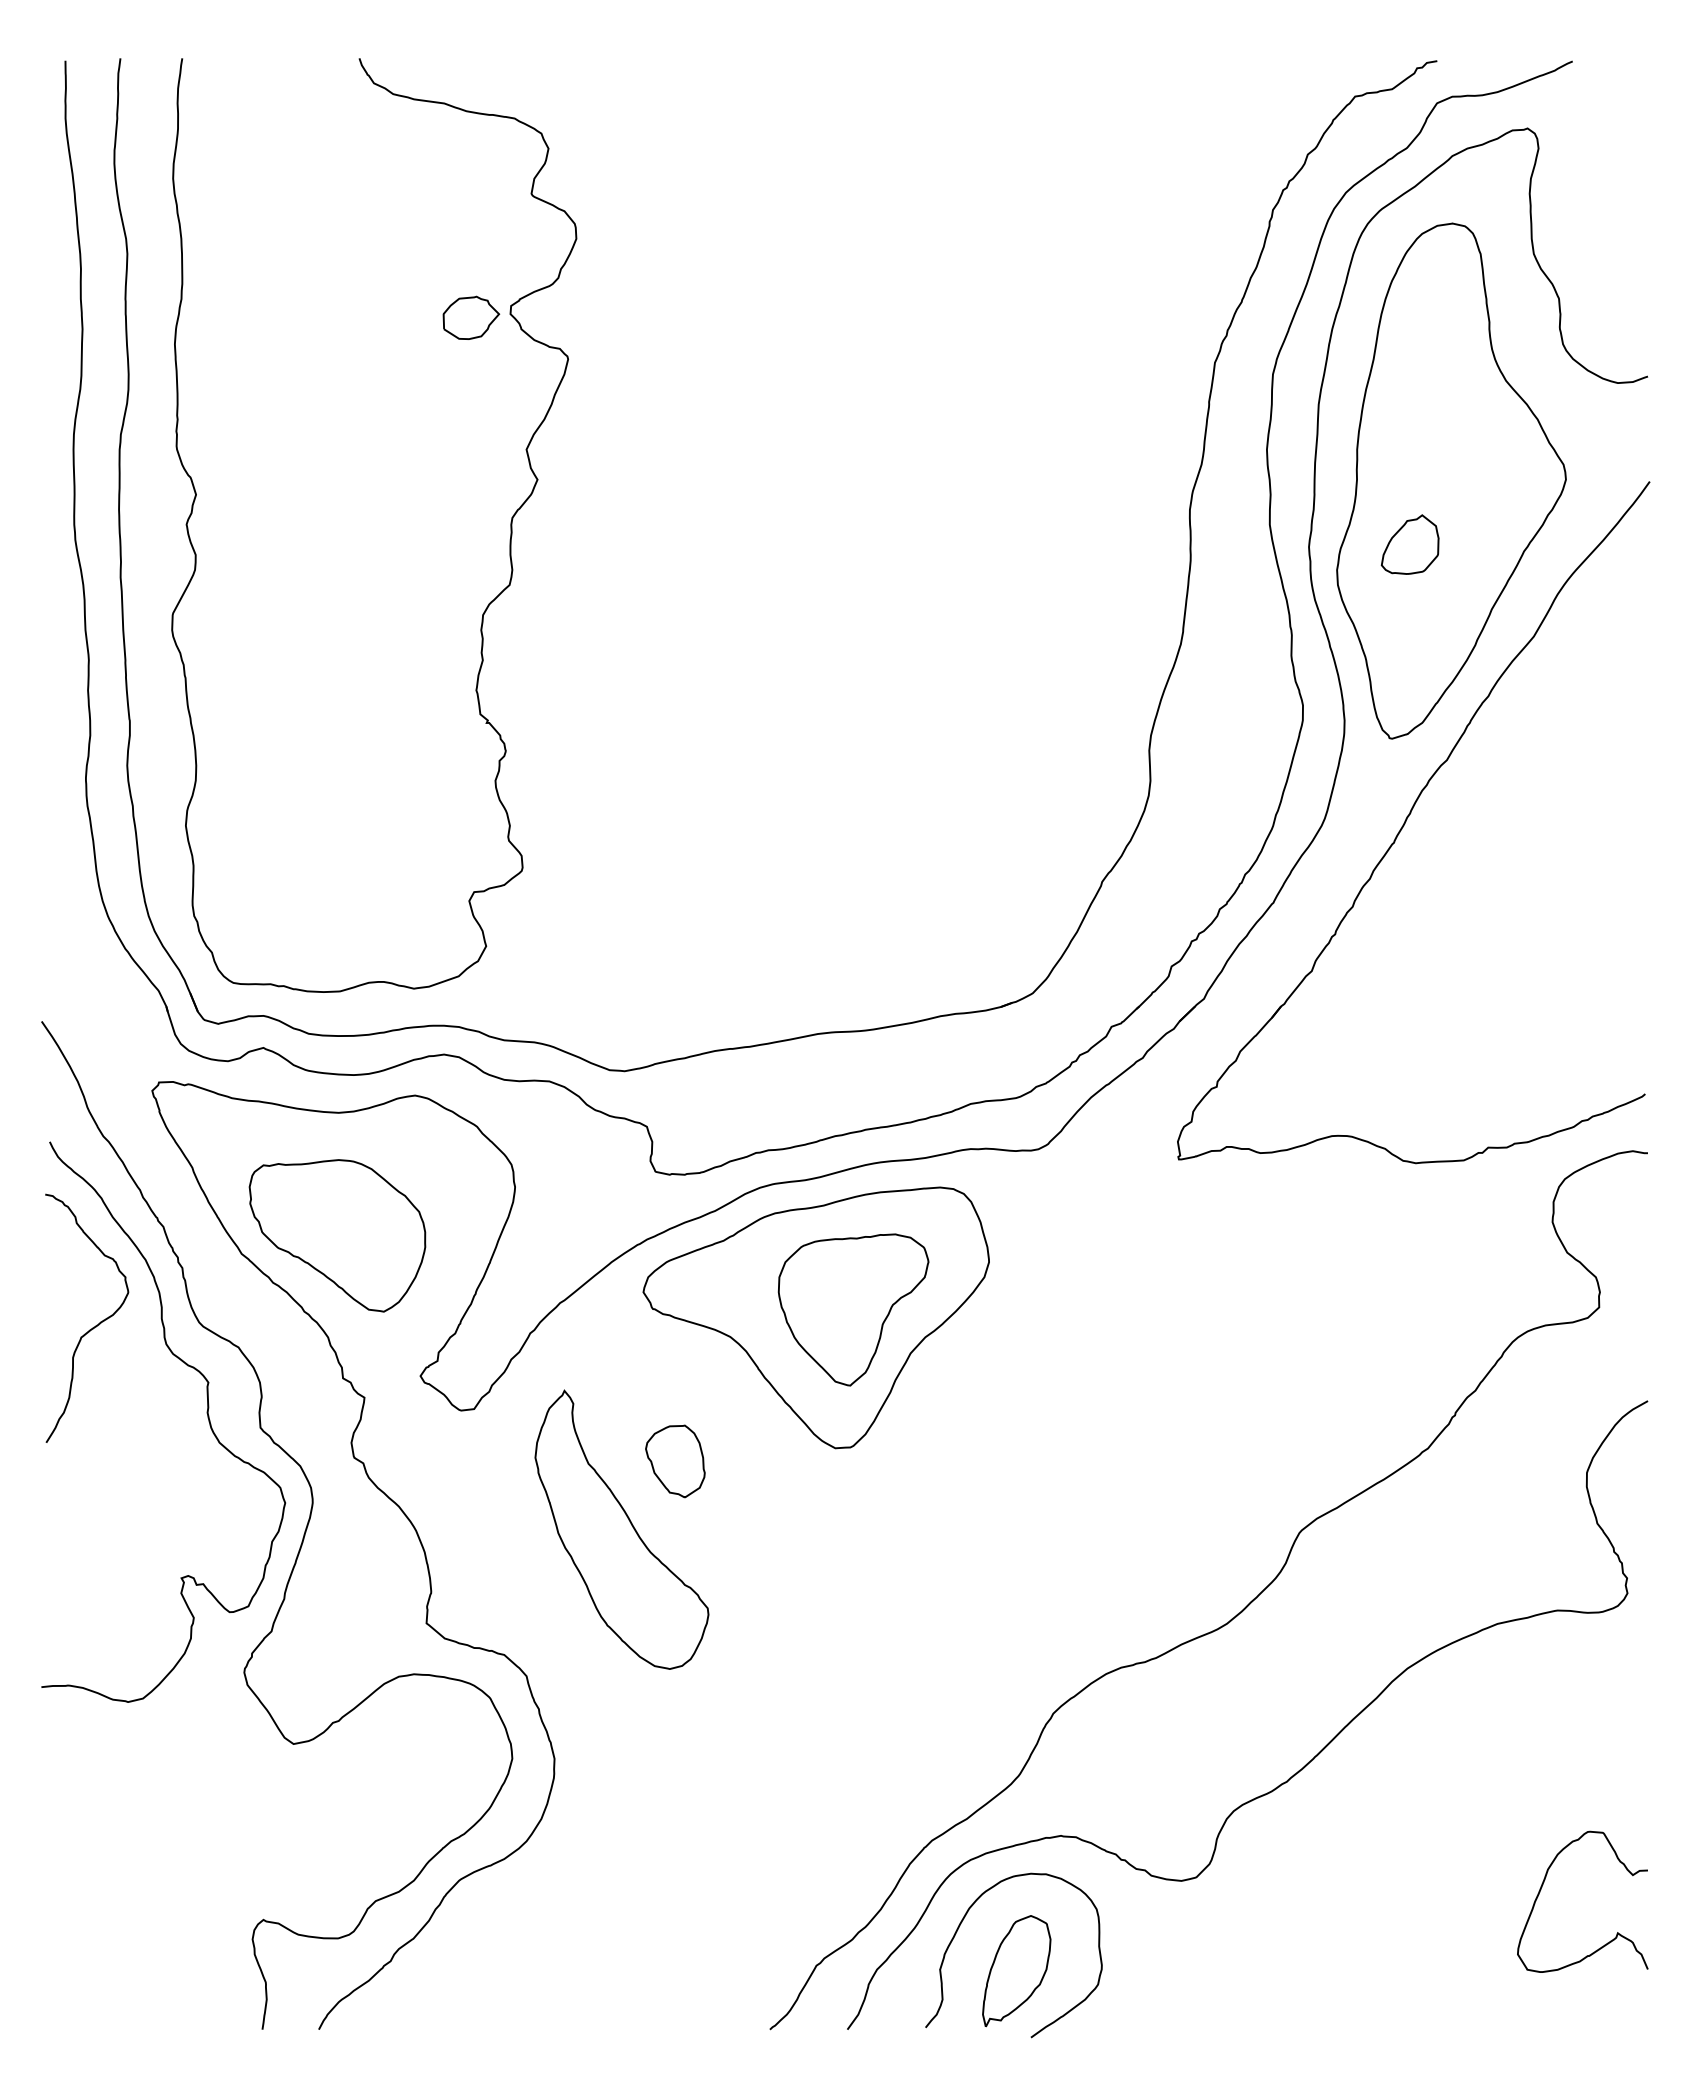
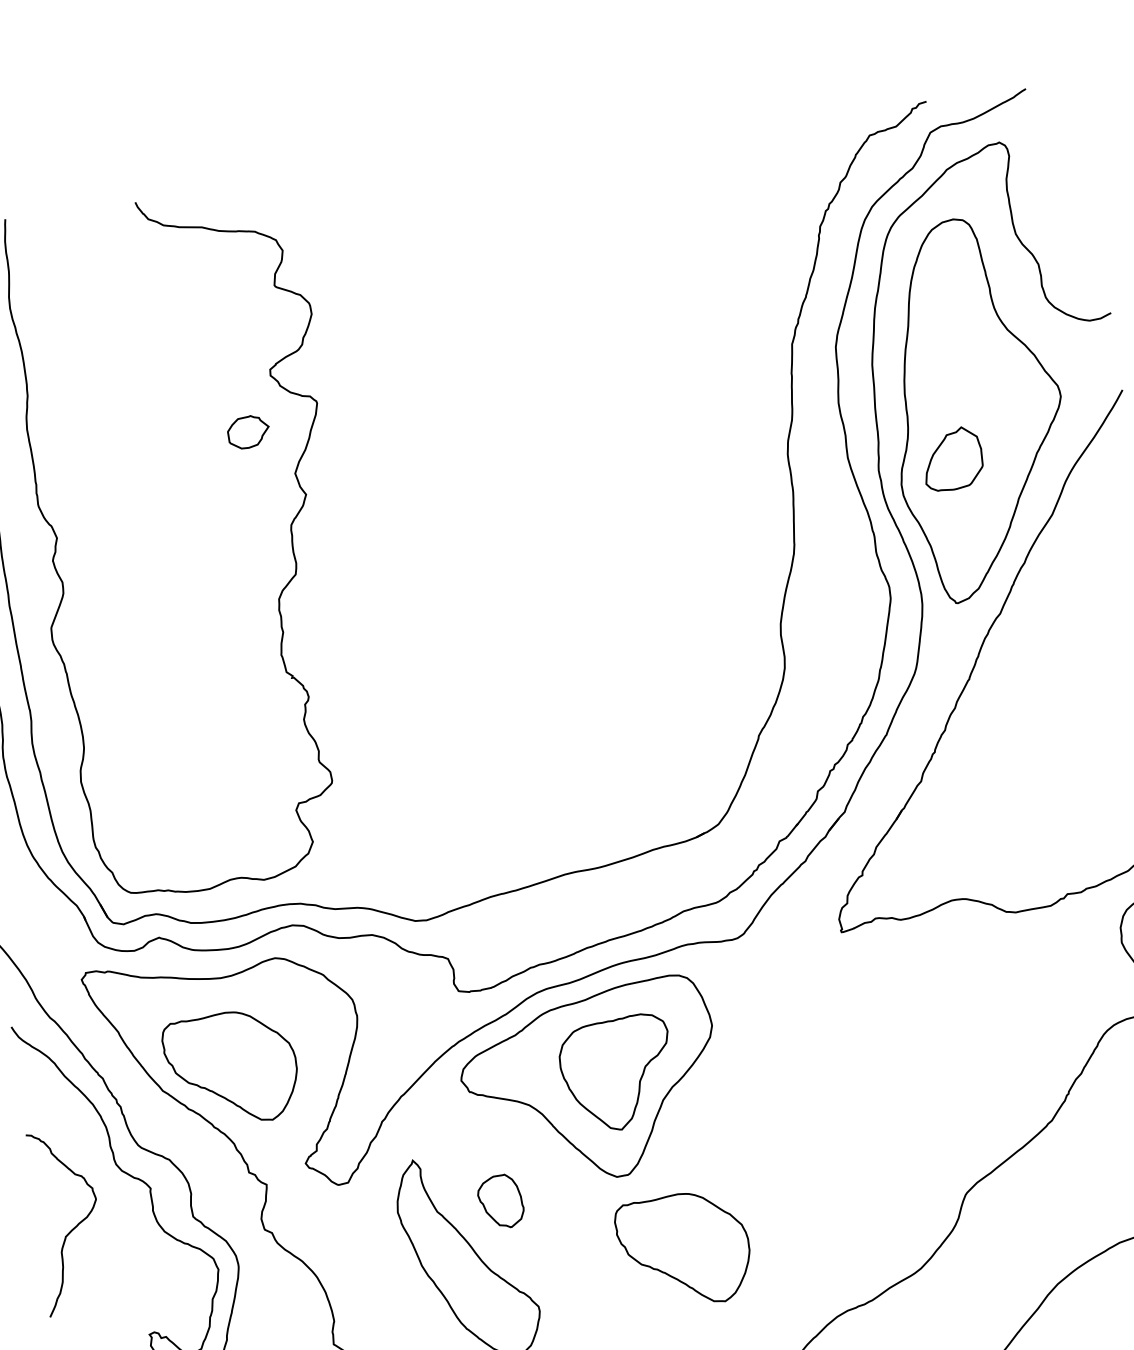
part: (471, 317) -> (248, 431), moved
part: (1409, 544) -> (952, 459), size x1.4
curve: (92, 1327) -> (73, 1228), moved
part: (912, 1557) -> (684, 1249), added

